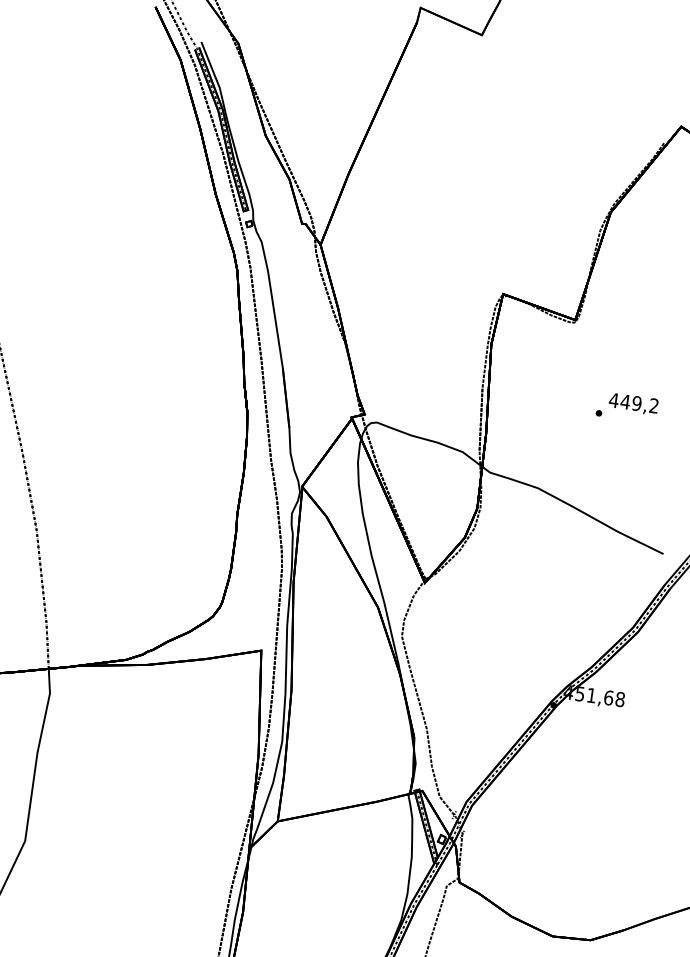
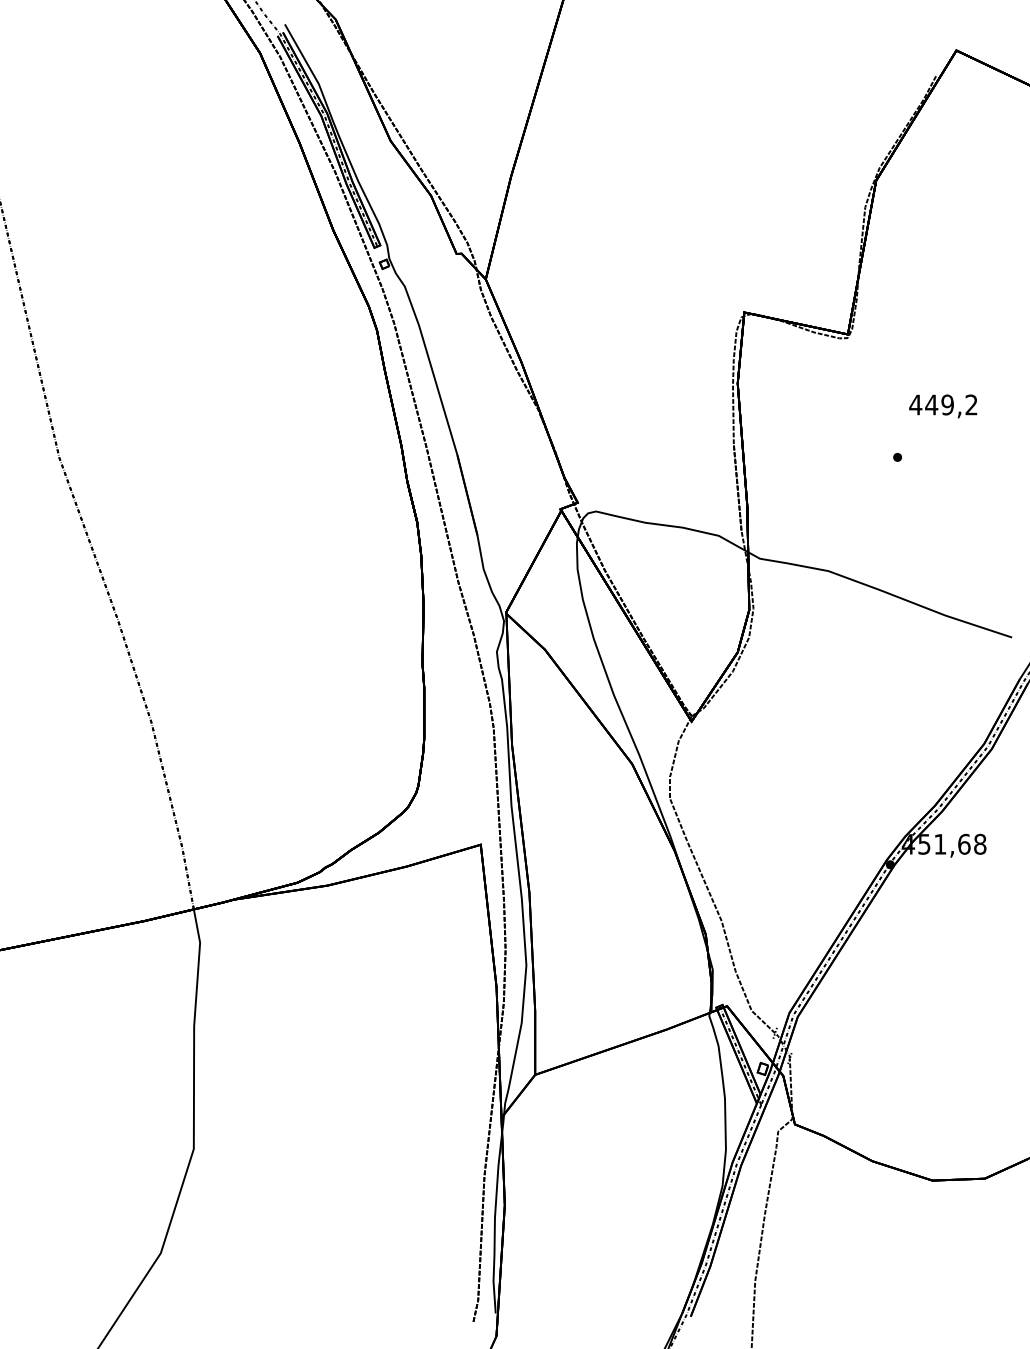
text: (633, 404) -> (943, 406), moved

